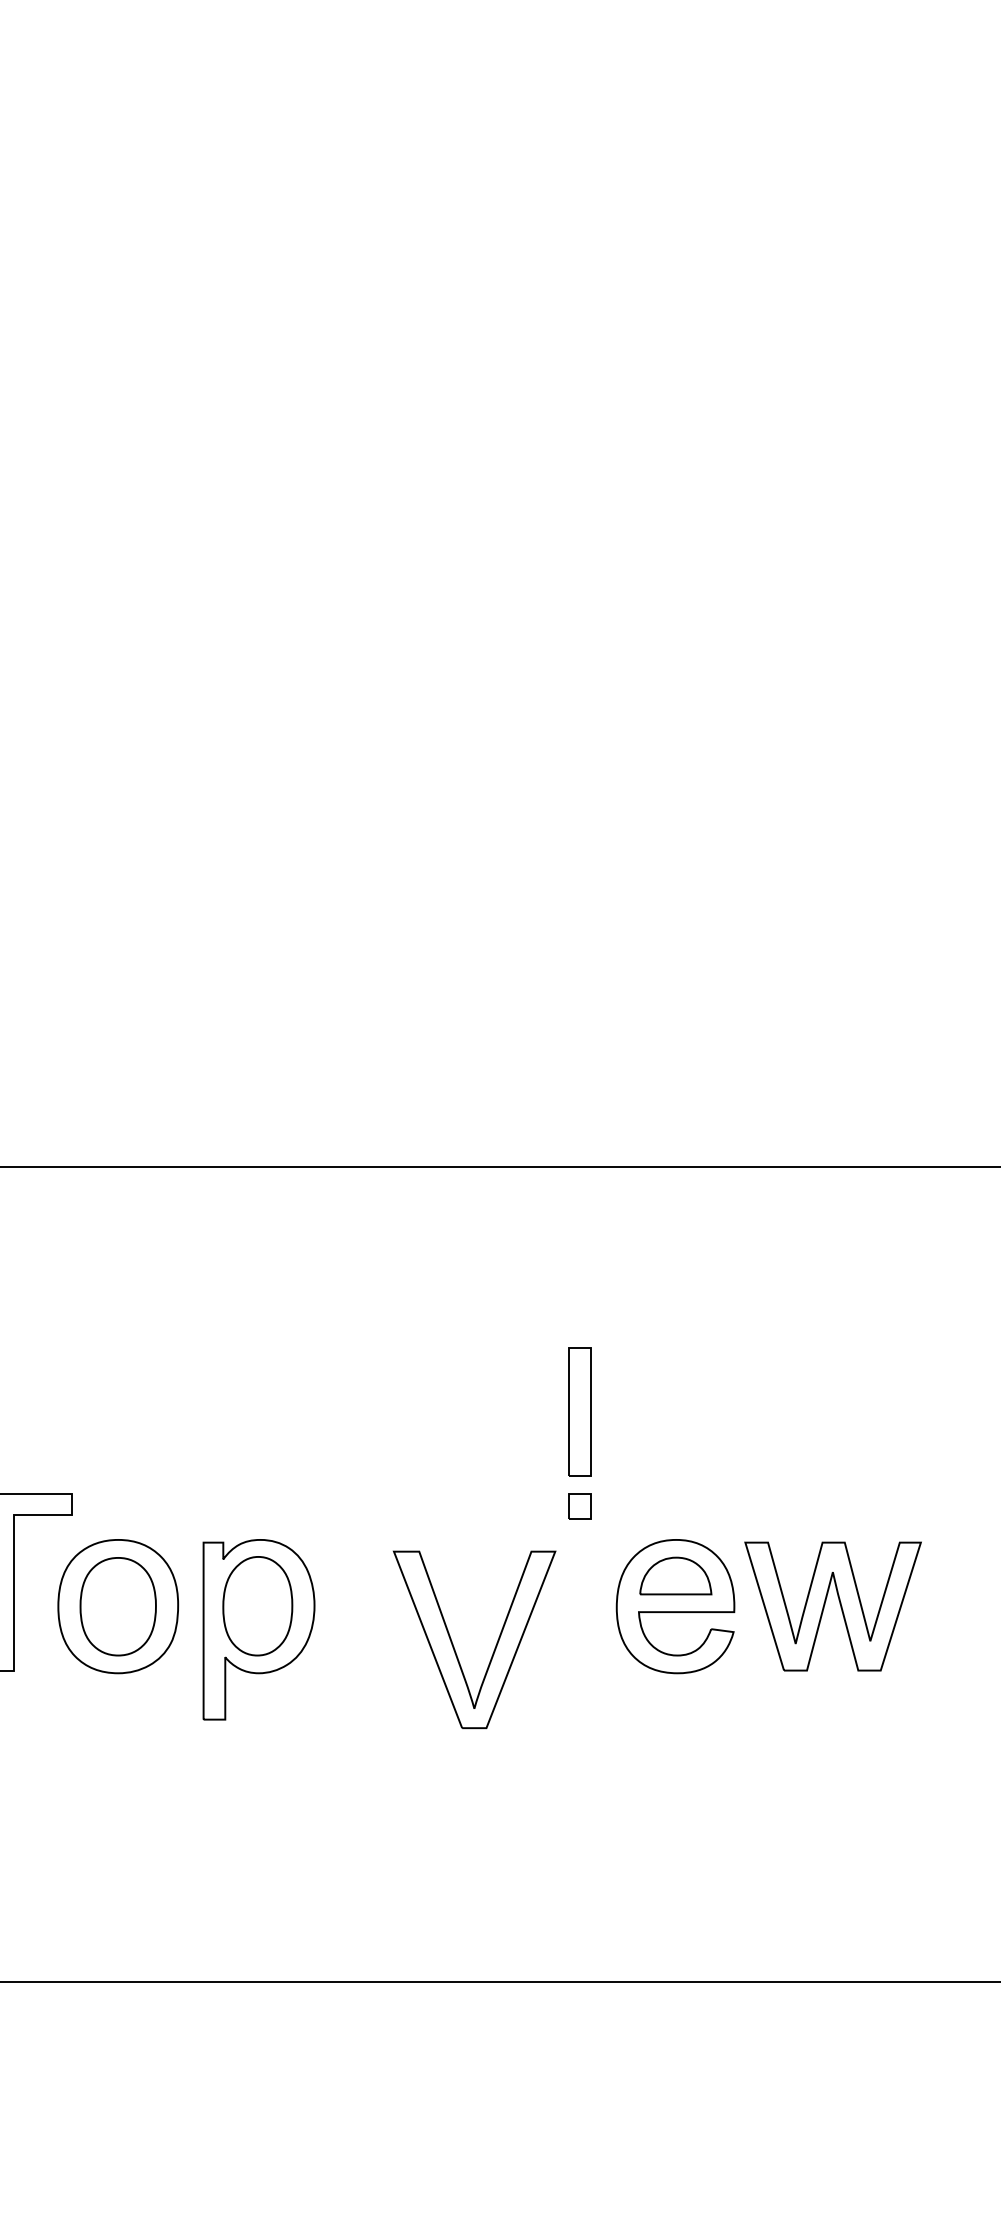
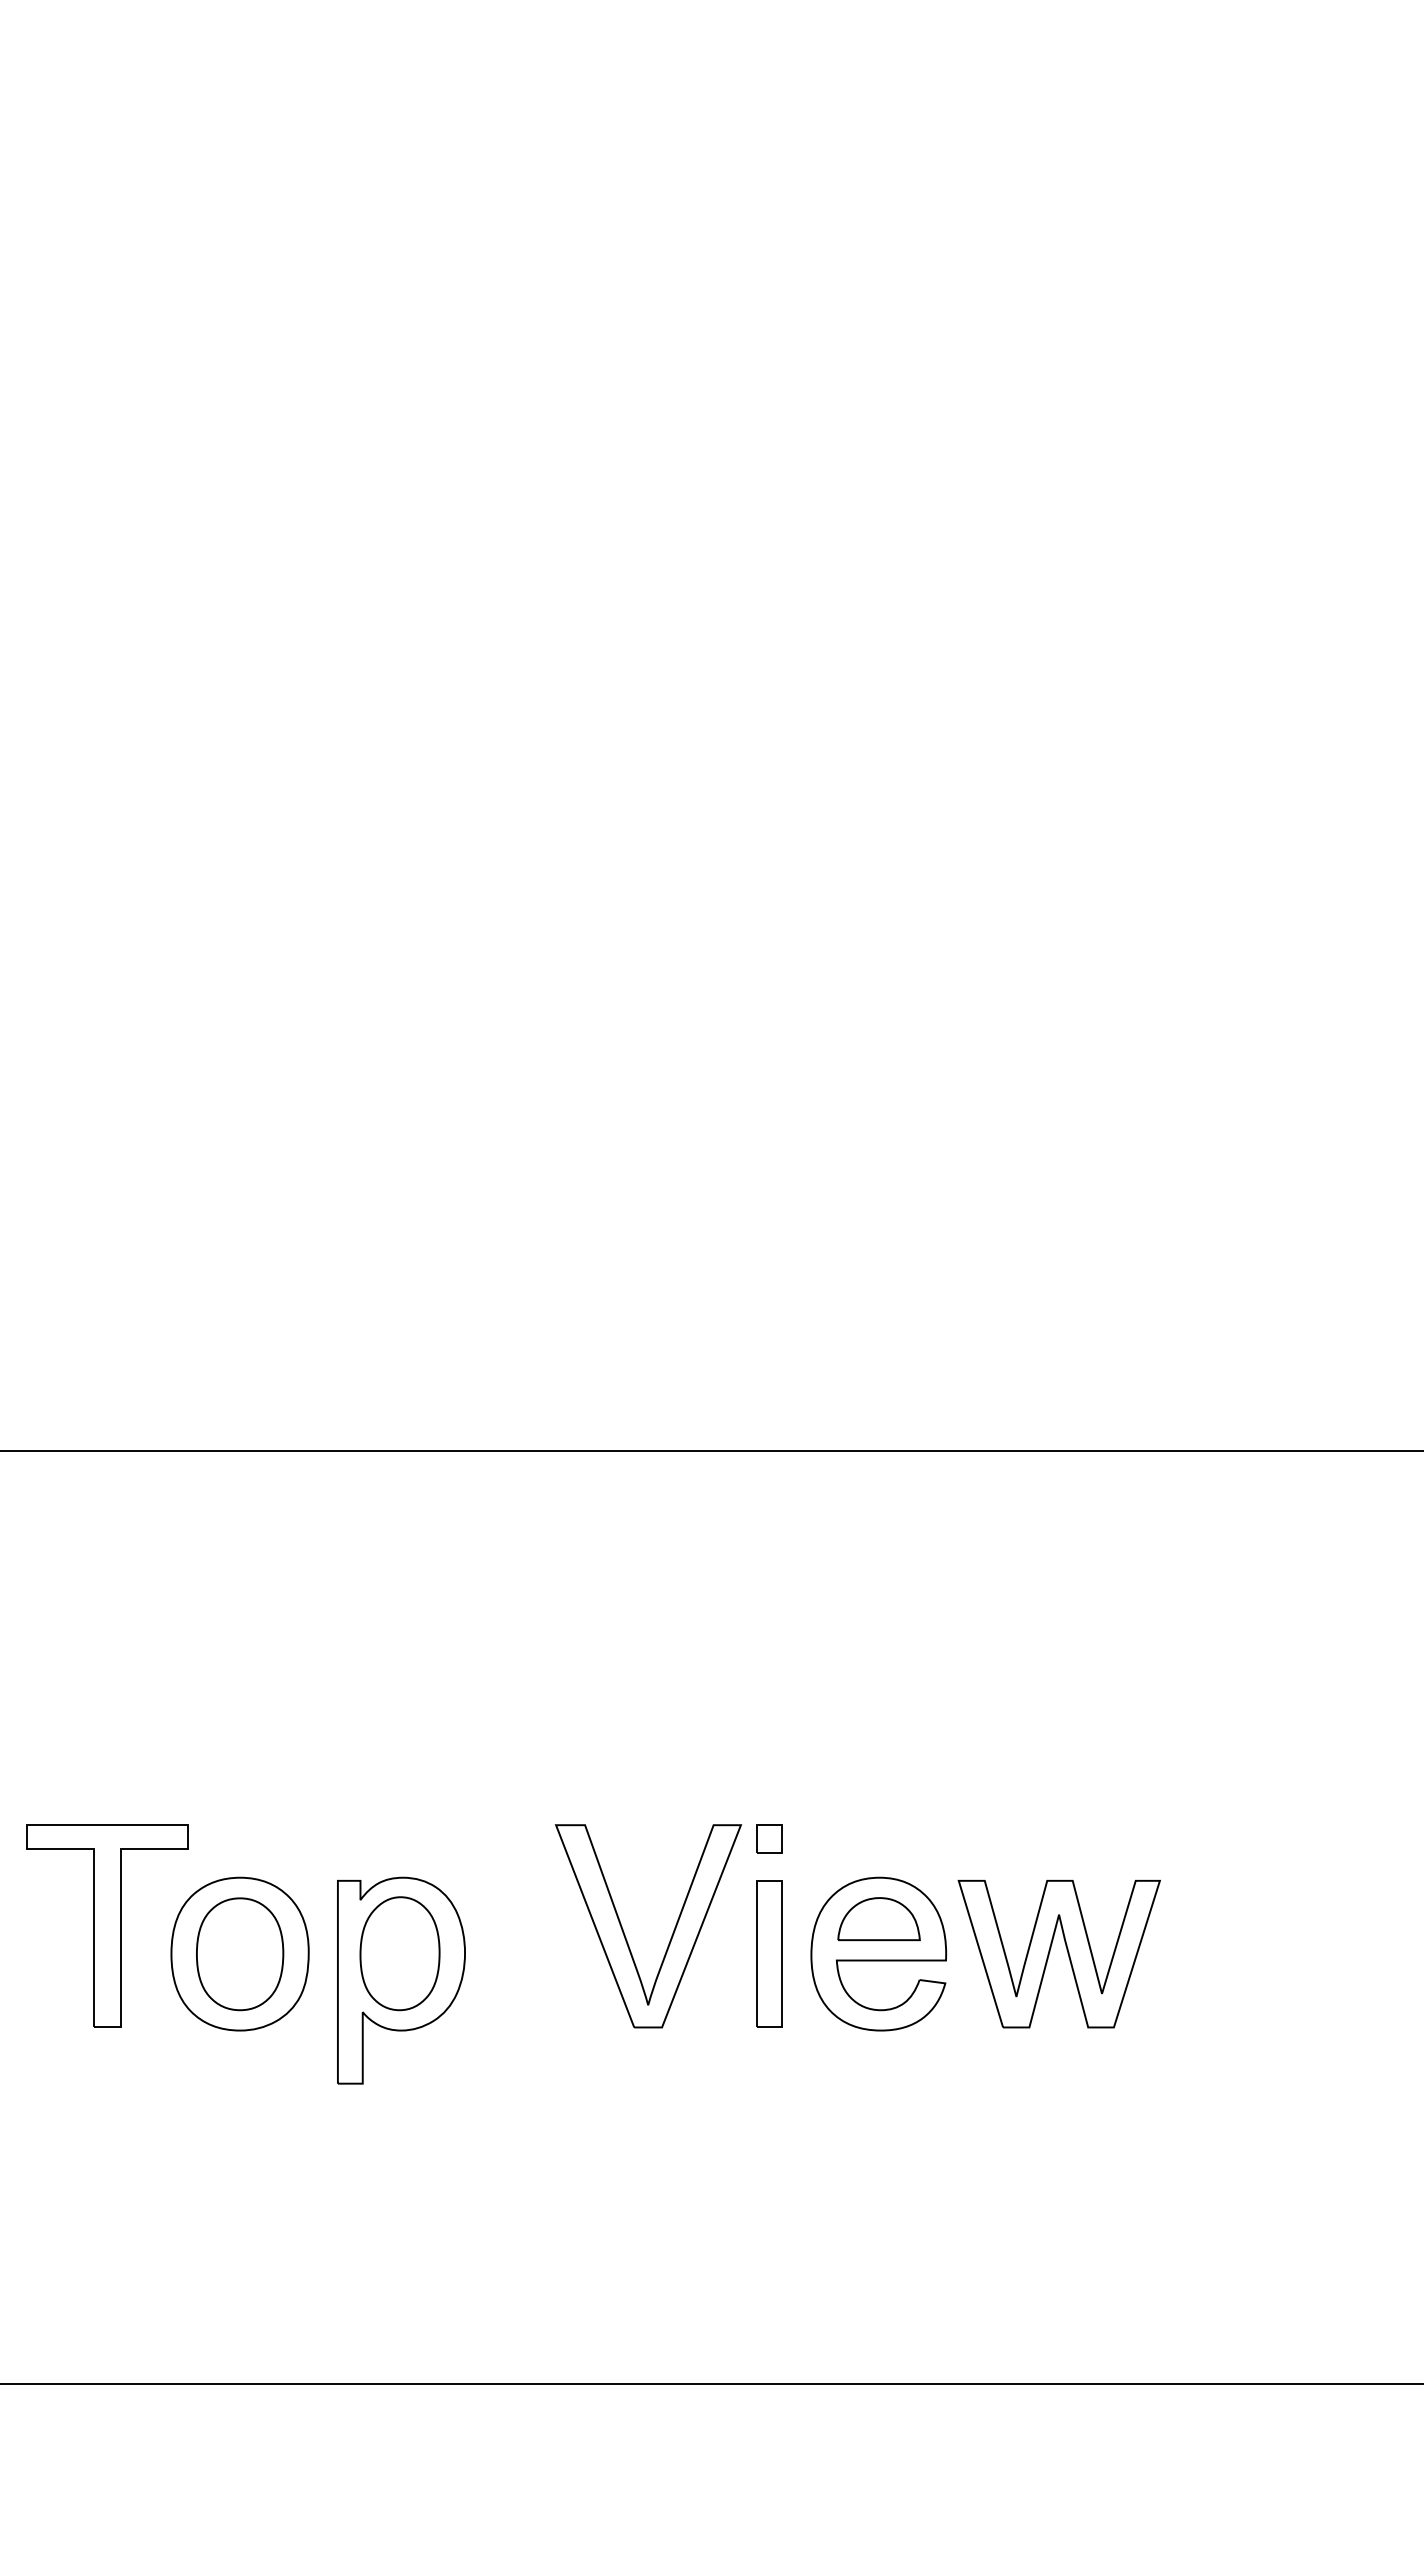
part: (580, 1411) -> (769, 1953), moved
part: (454, 1647) -> (625, 1934), moved

